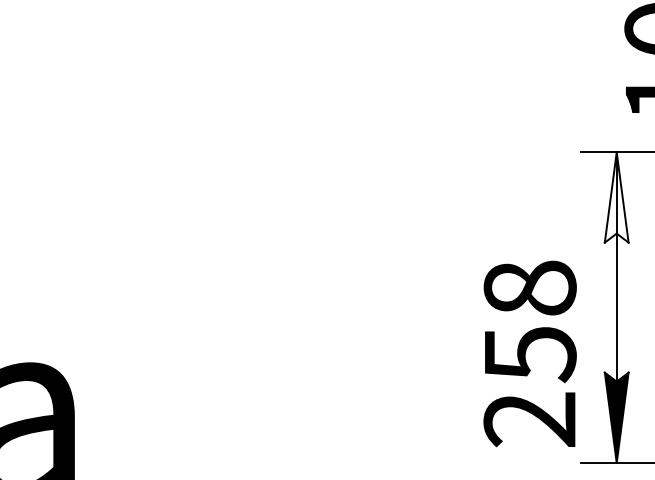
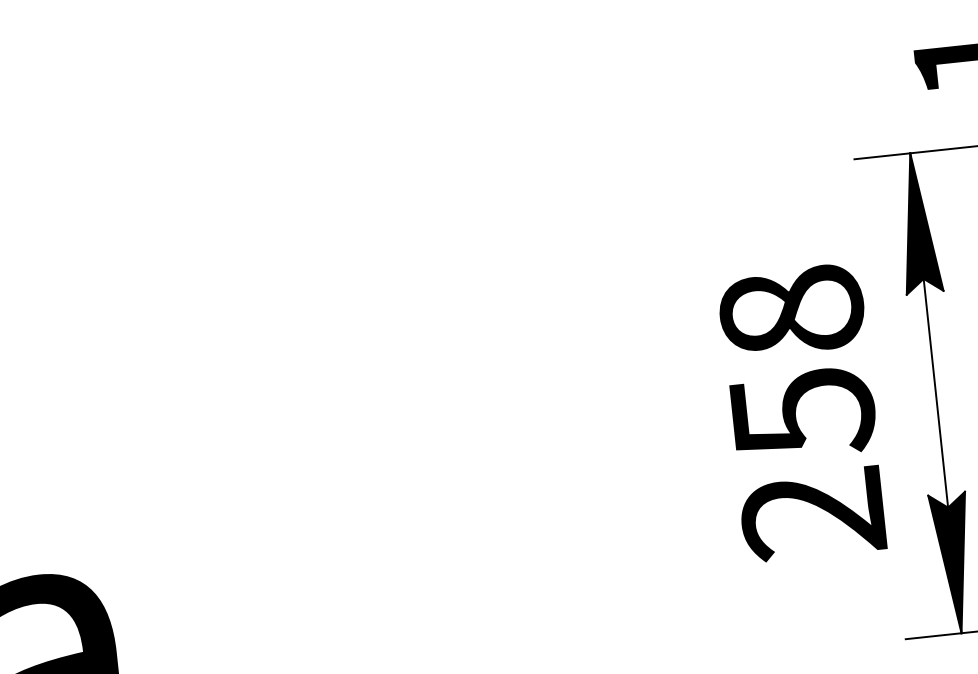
fill: (616, 197) -> (917, 223), added
text: (529, 353) -> (801, 412), moved

